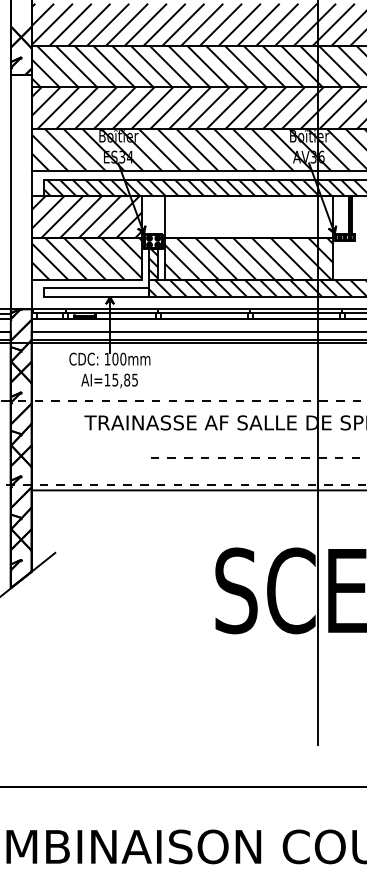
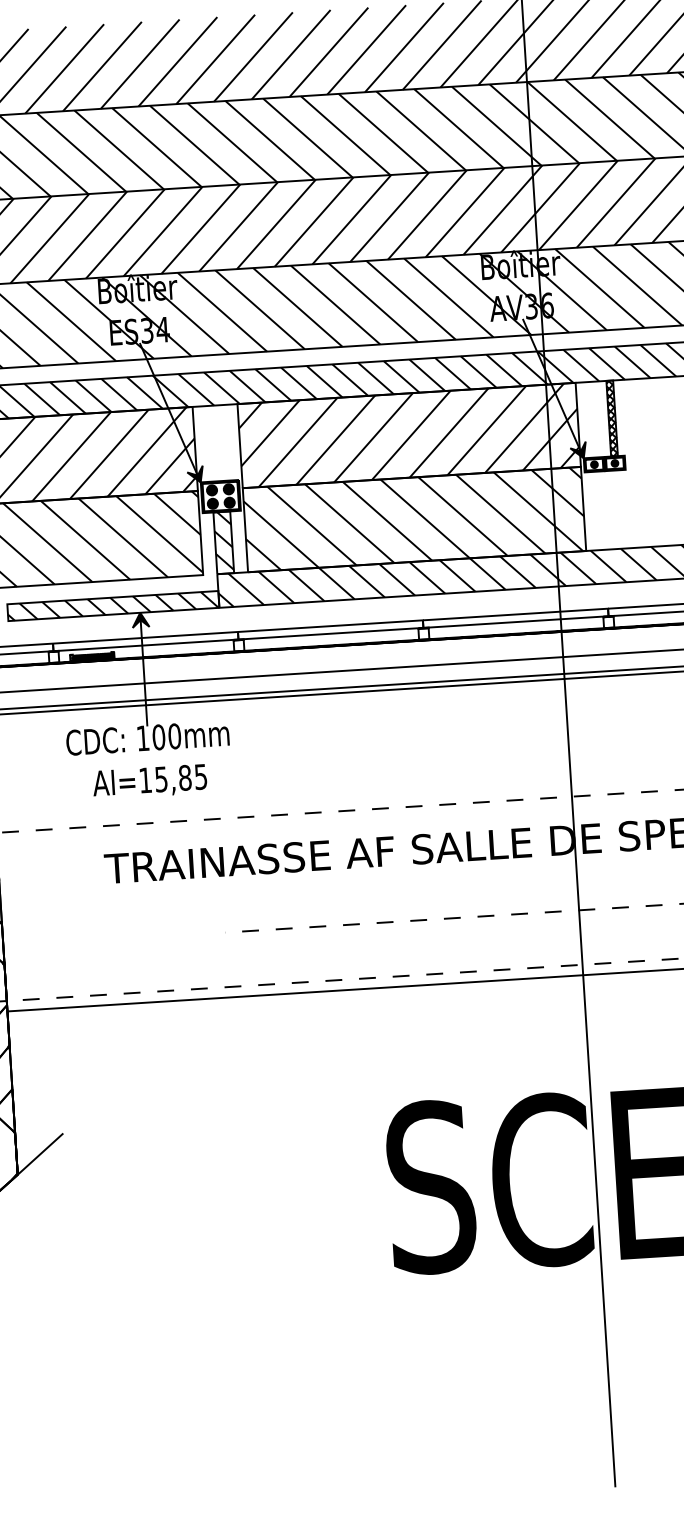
hatch: (248, 217) -> (408, 436), added
hatch: (96, 292) -> (112, 605), added

